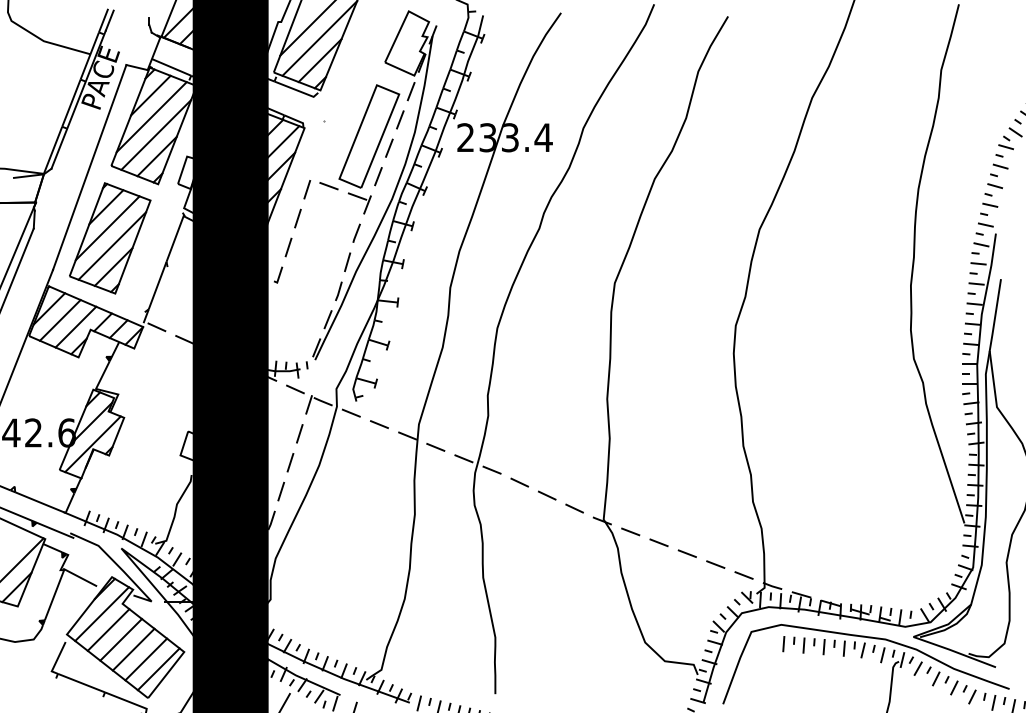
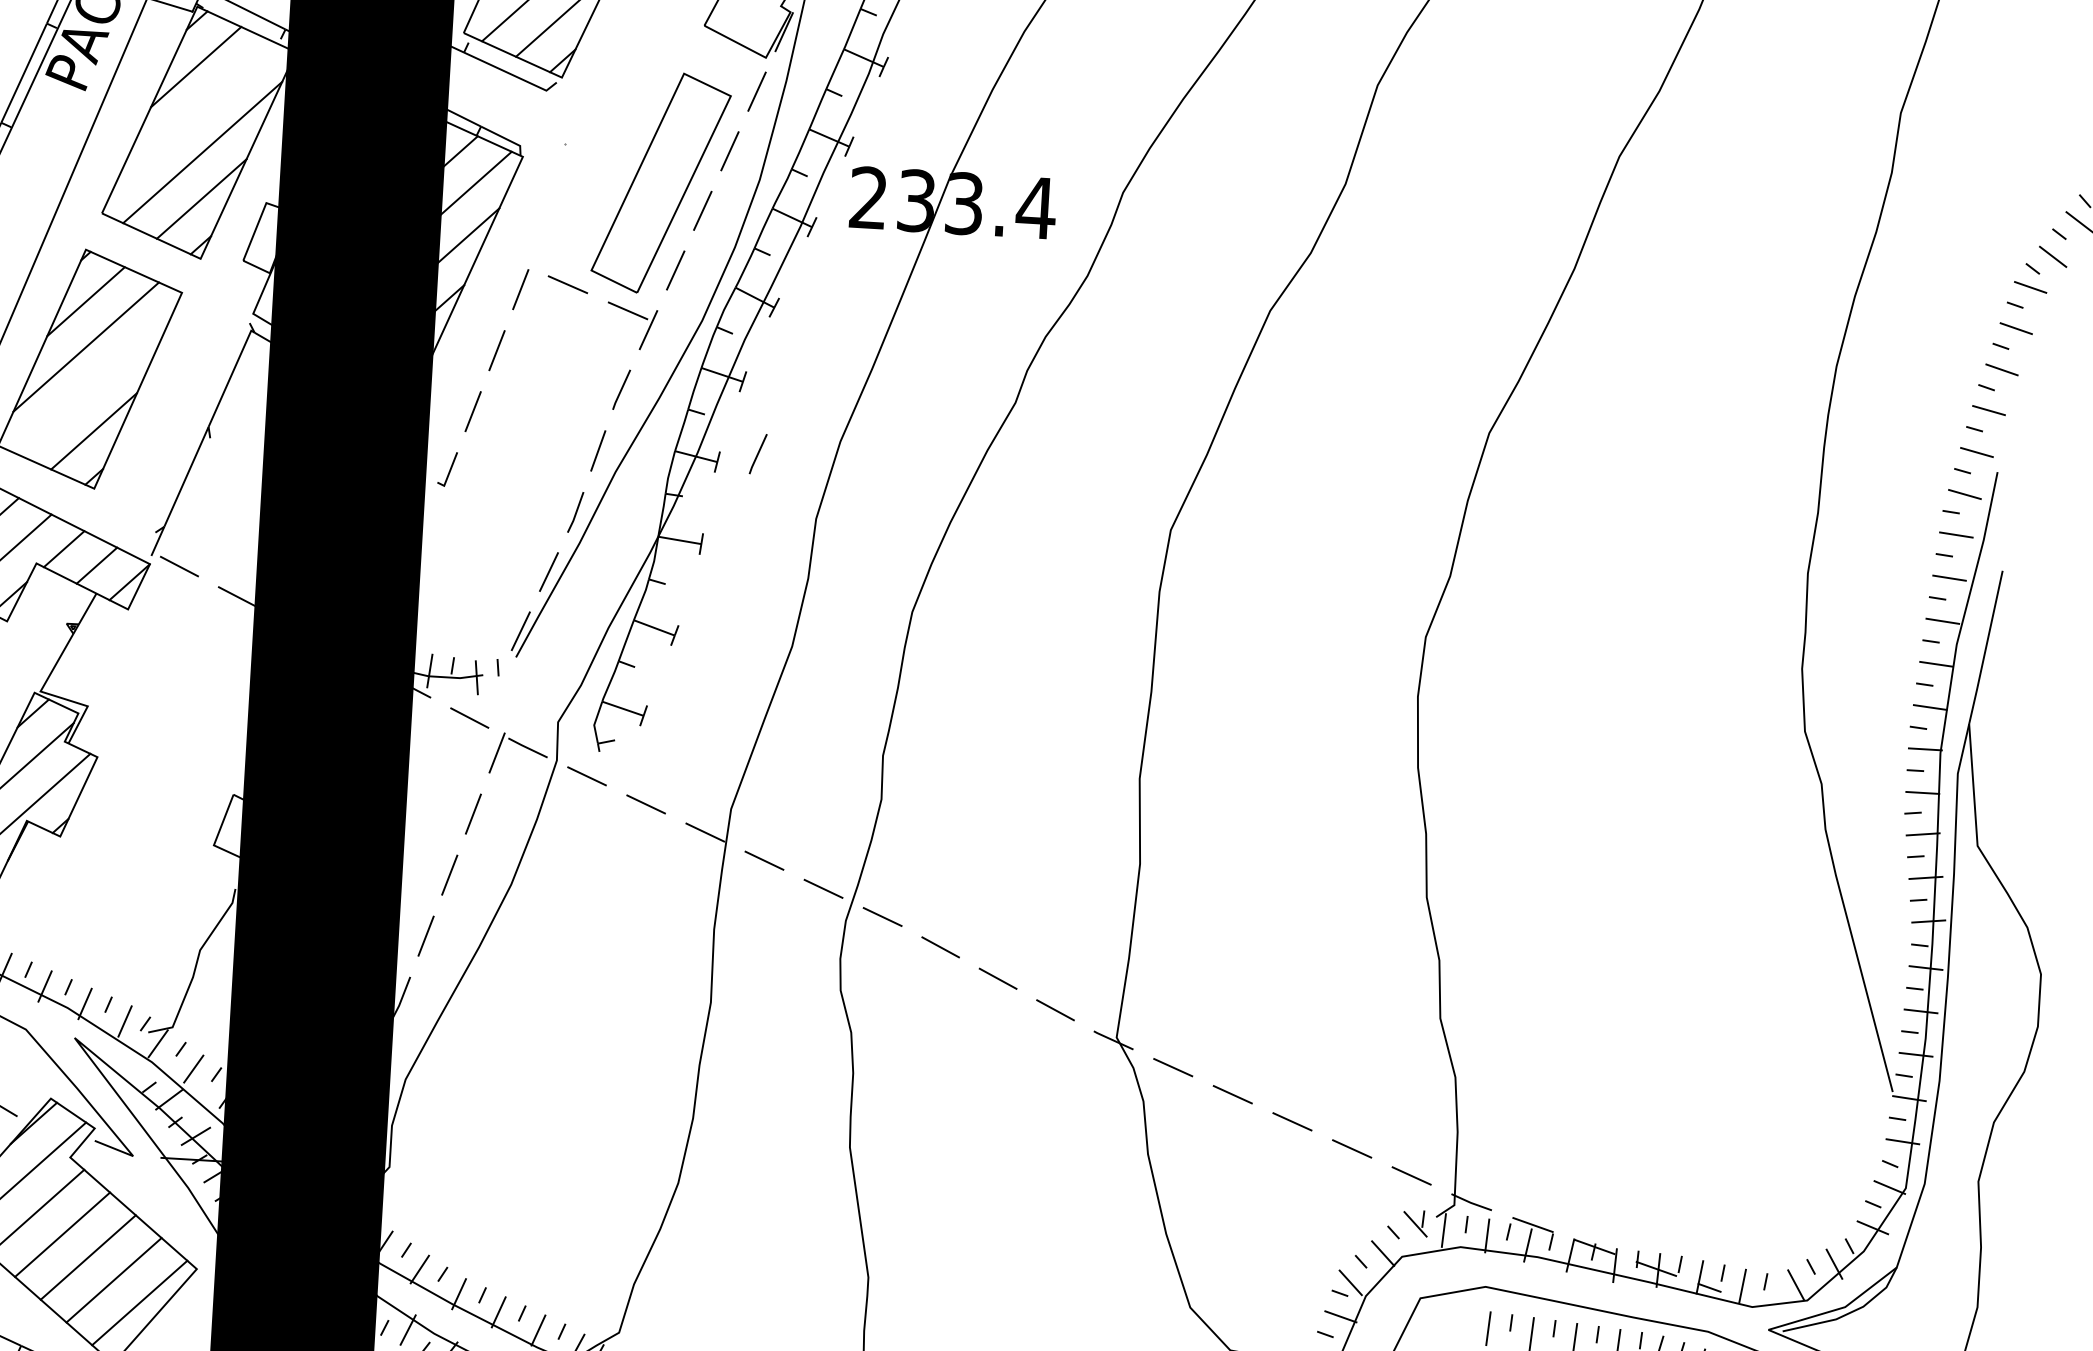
line: (151, 117) -> (194, 114), removed
line: (112, 245) -> (94, 384), removed
line: (421, 258) -> (757, 452), added

